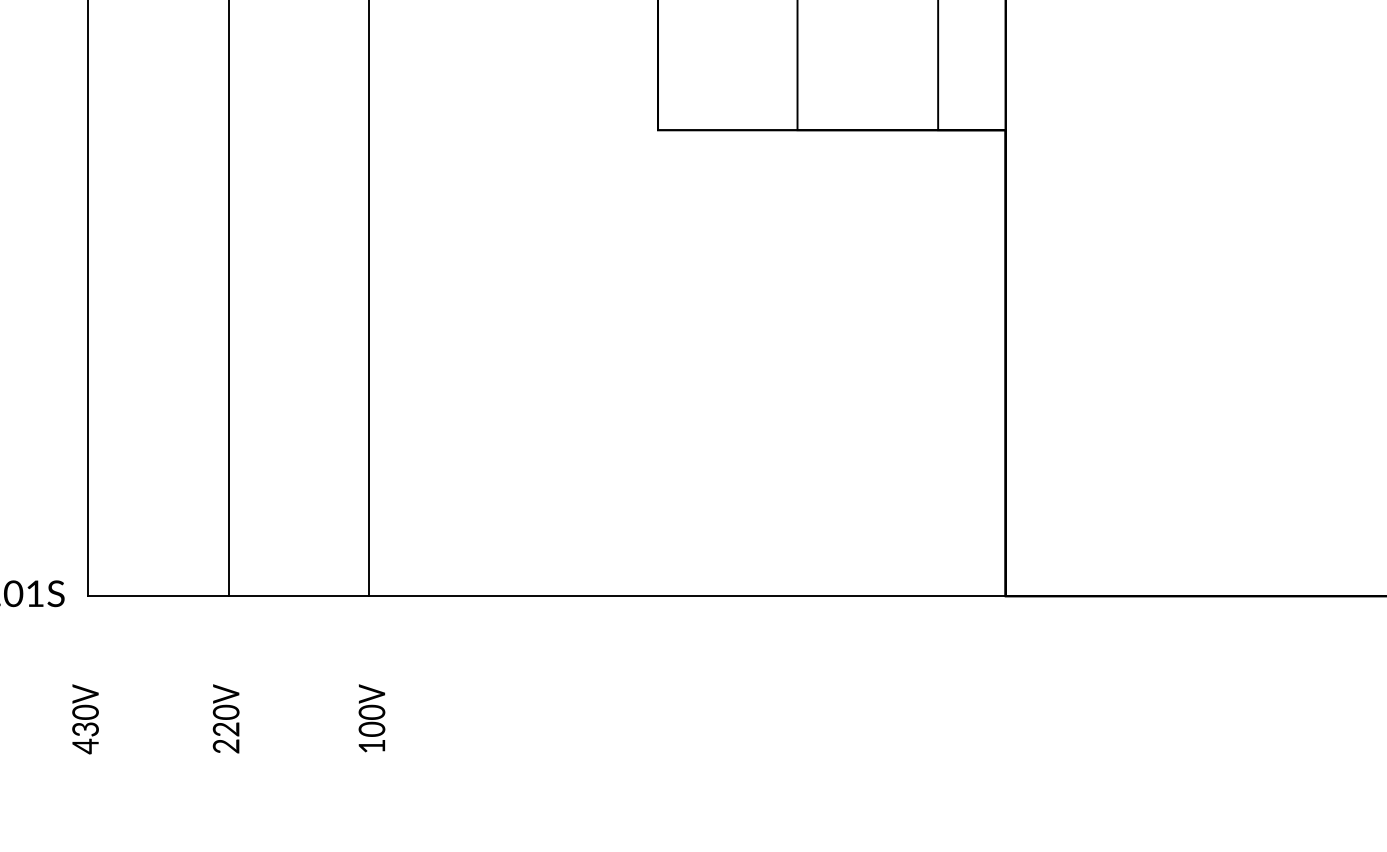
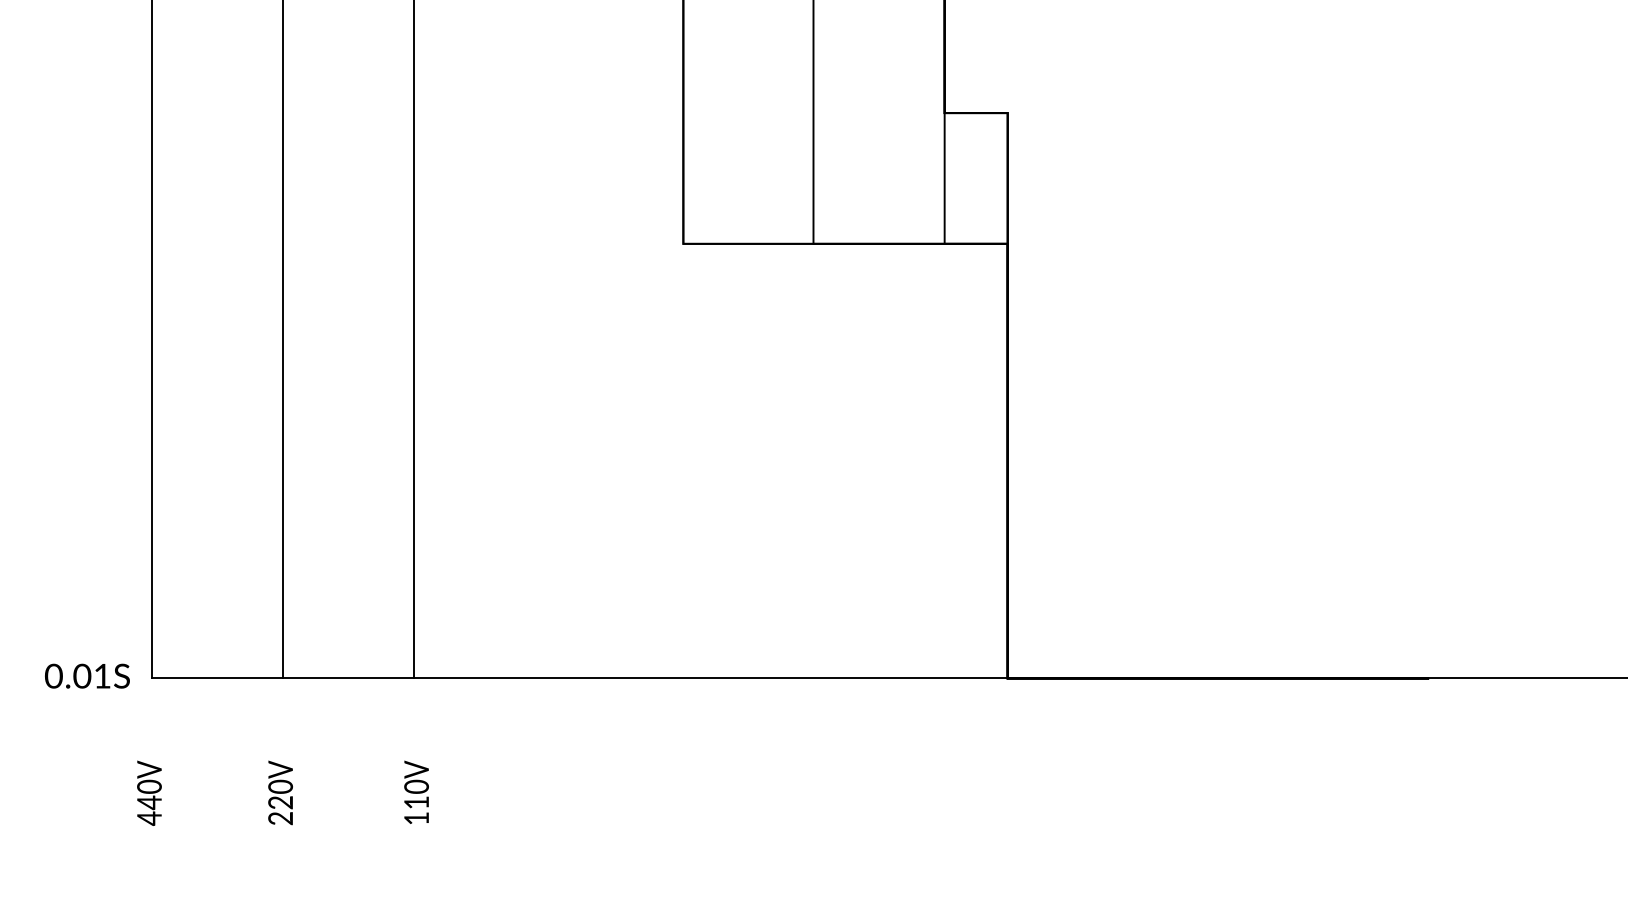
text: (85, 729) -> (149, 802), 430V -> 440V
text: (371, 729) -> (416, 802), 100V -> 110V

